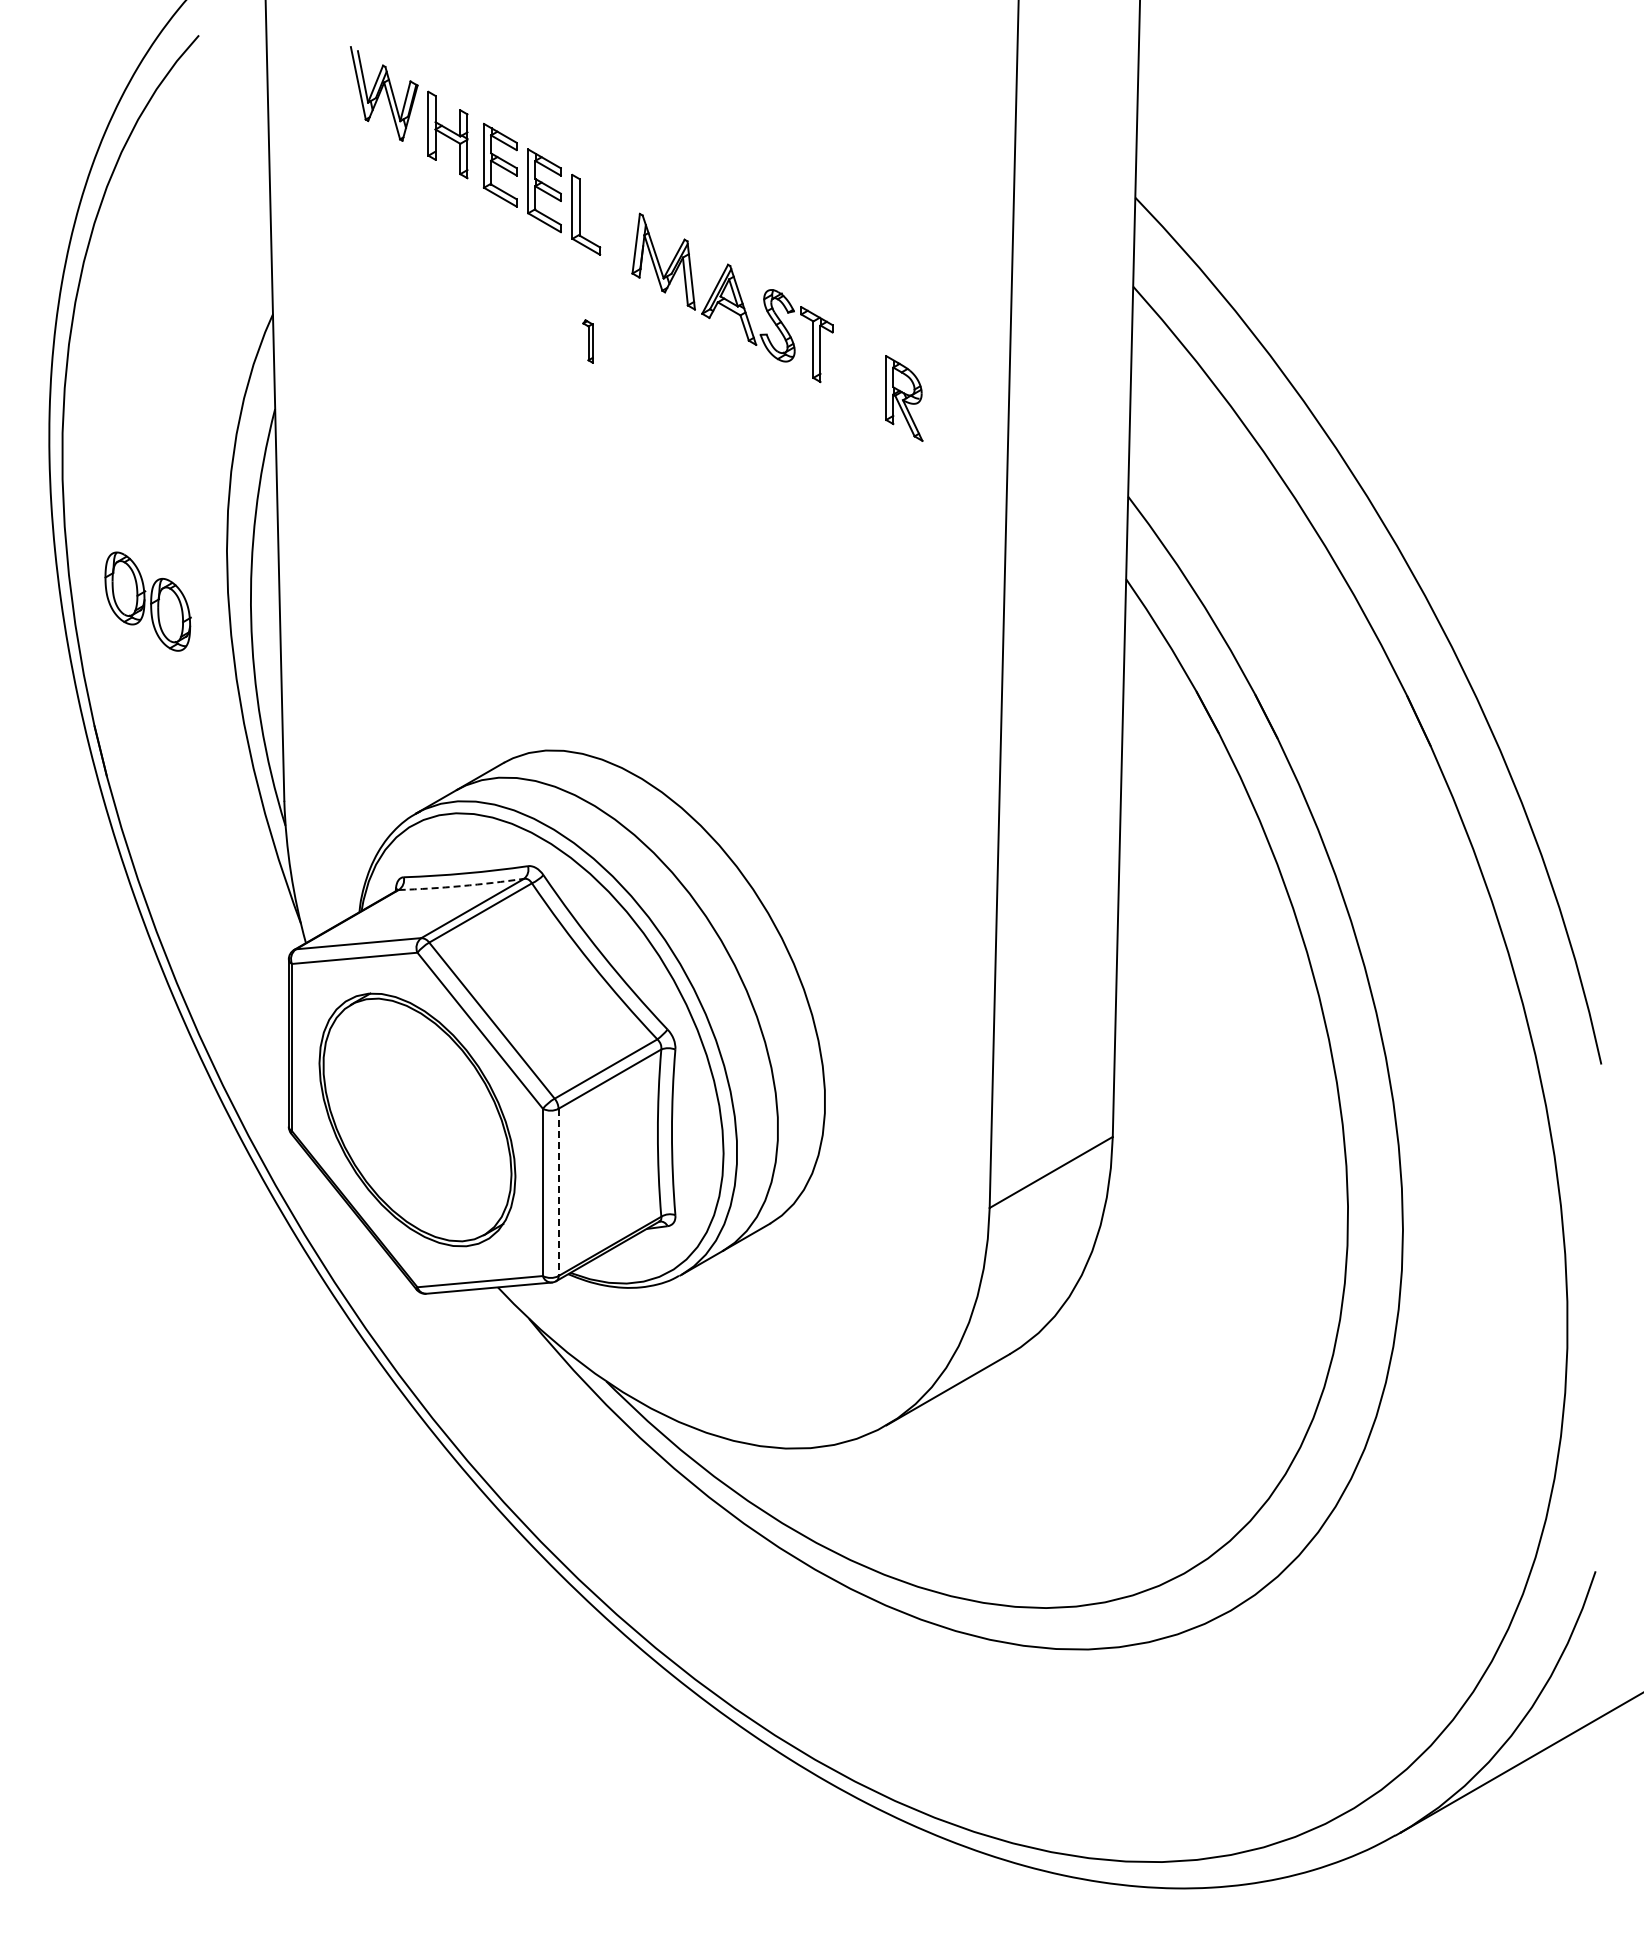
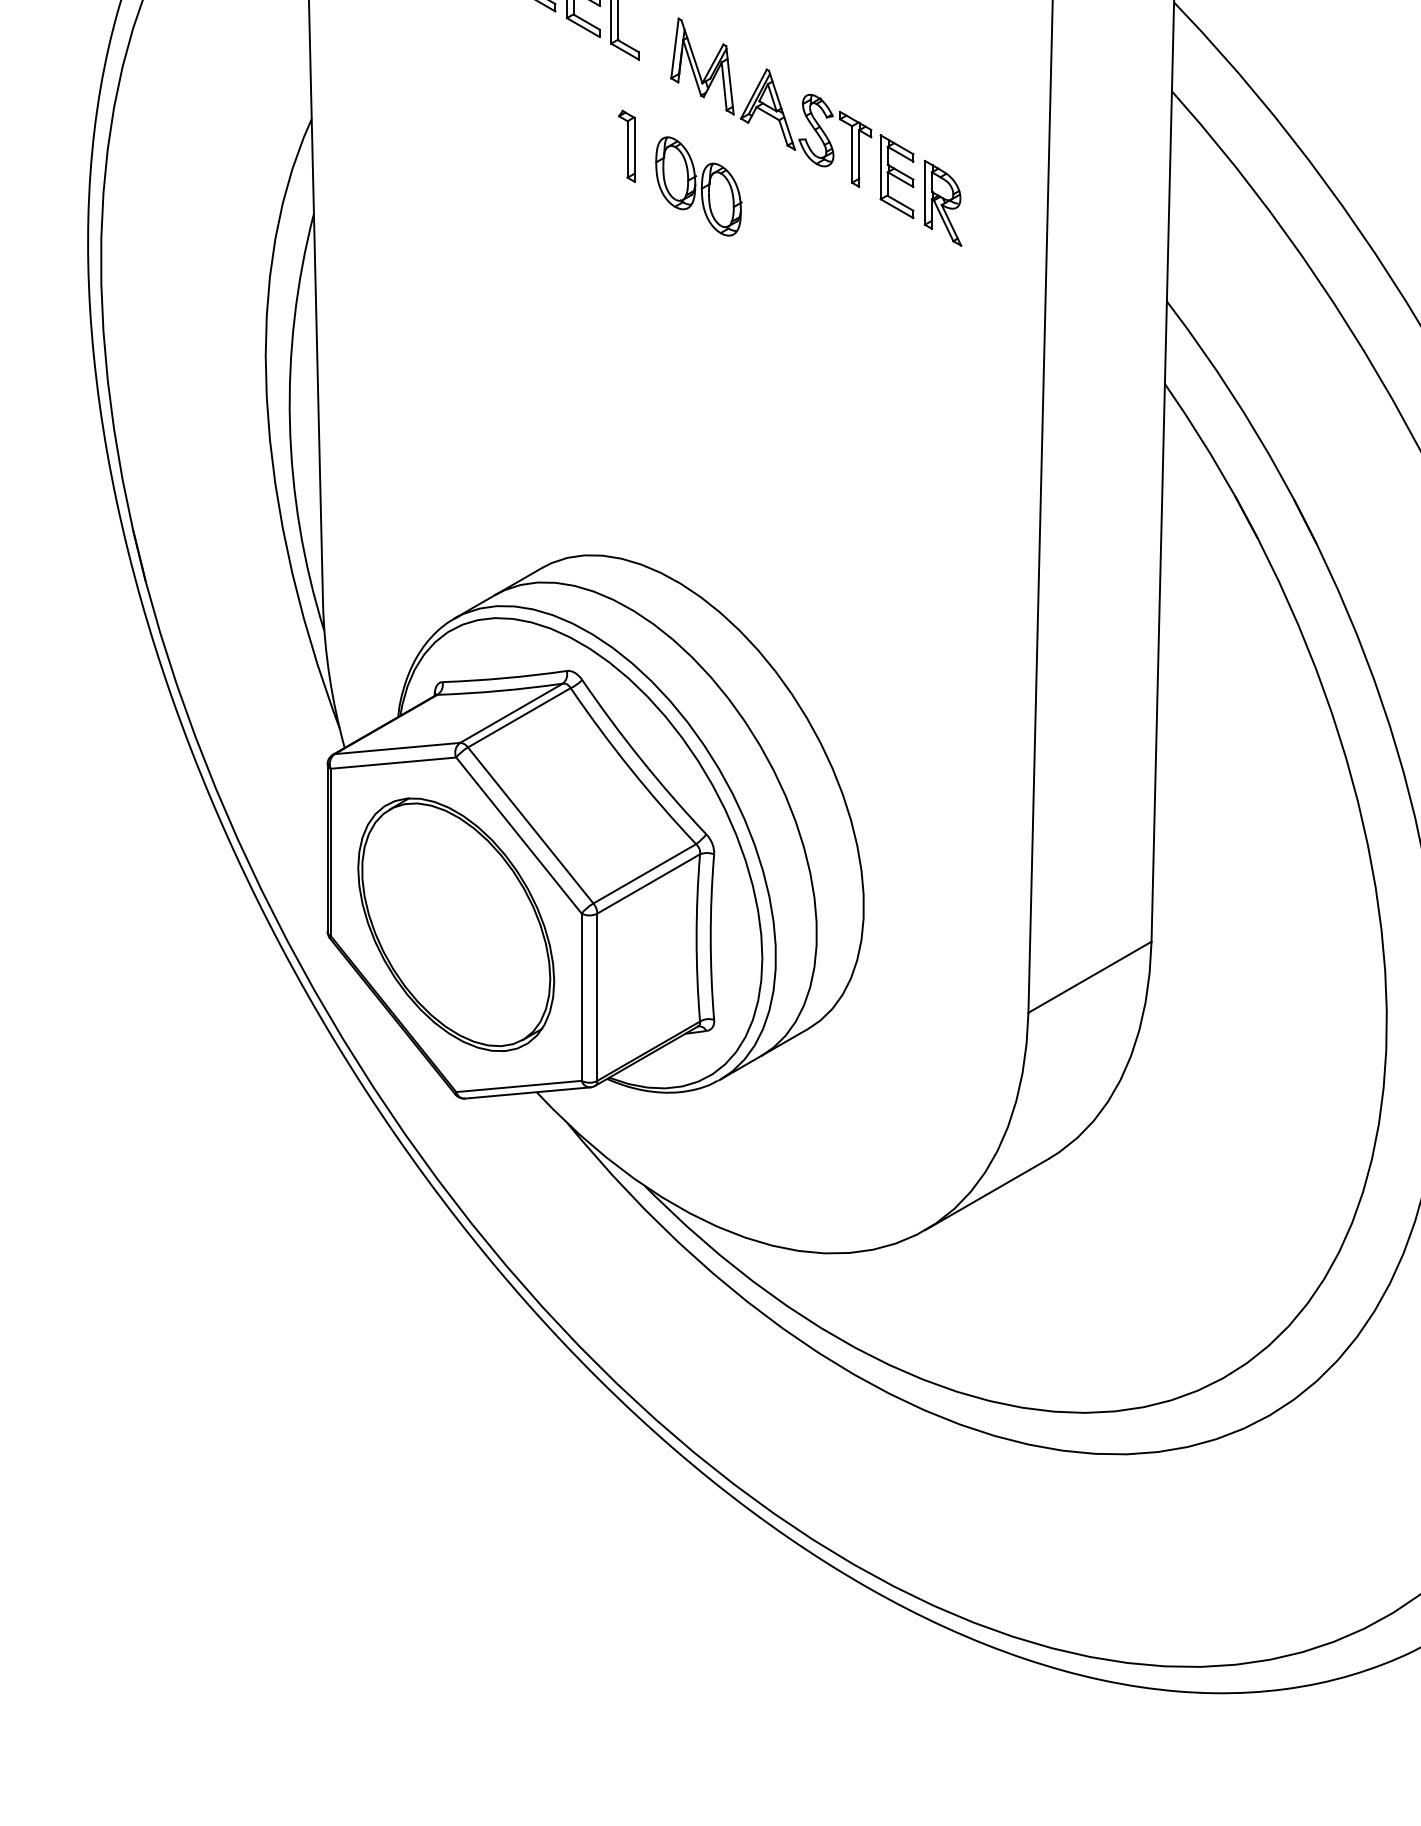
part: (587, 341) -> (626, 146), size x1.67
part: (857, 371) -> (896, 176), added
part: (147, 601) -> (698, 186), moved
arc: (461, 886) -> (500, 691), dashed -> solid
line: (558, 1192) -> (597, 997), dashed -> solid

